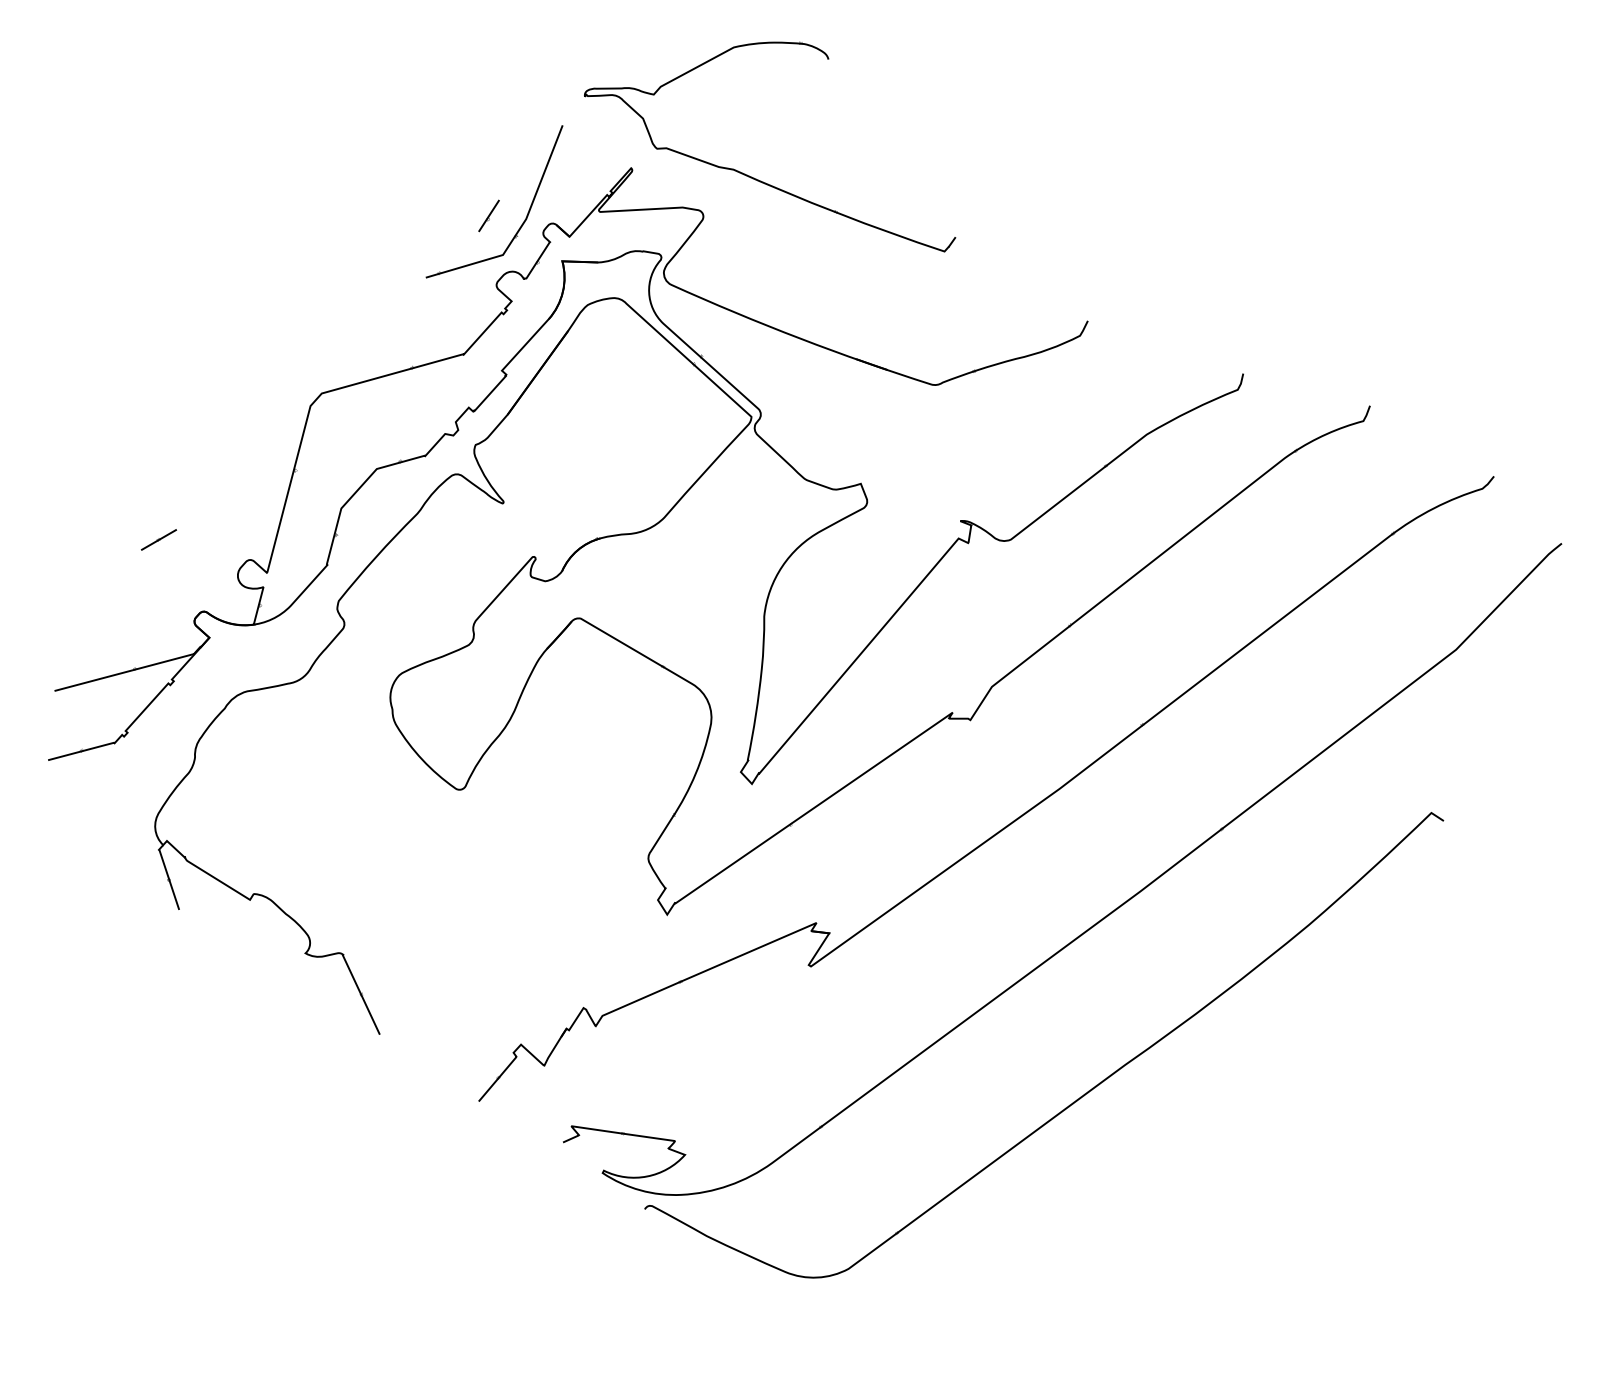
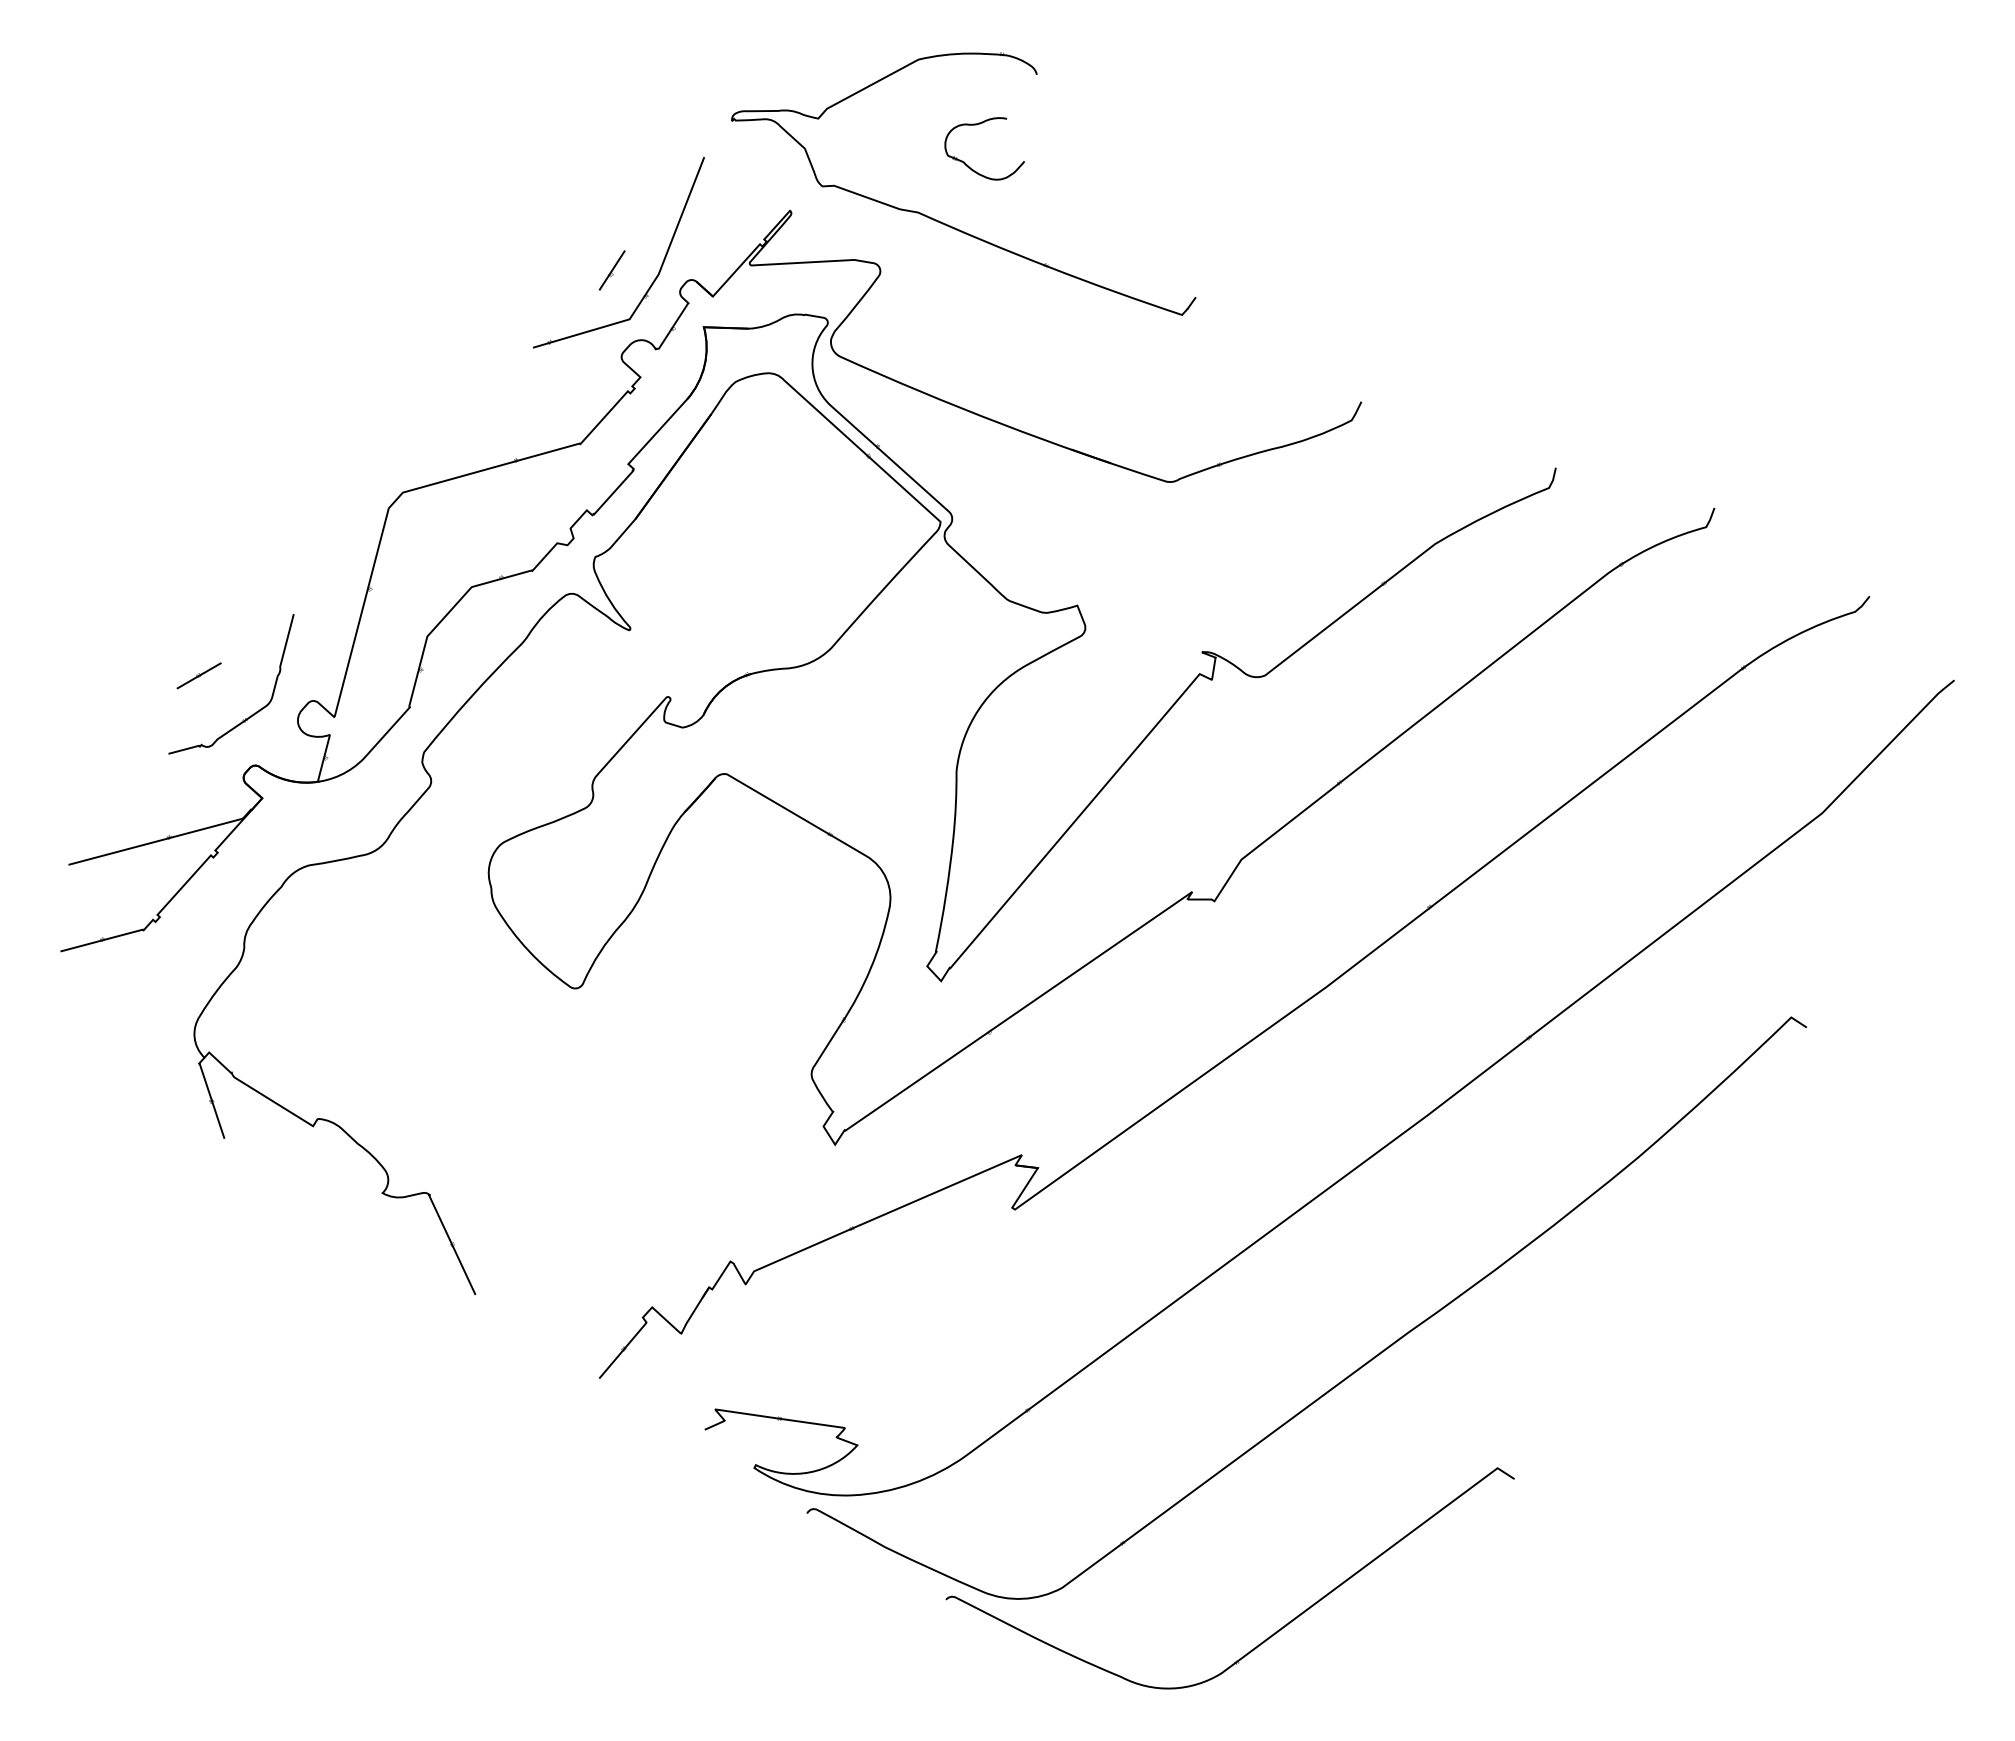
part: (777, 134) -> (972, 168), added
part: (200, 571) -> (250, 715), added
part: (1015, 1306) -> (1270, 1635), added

